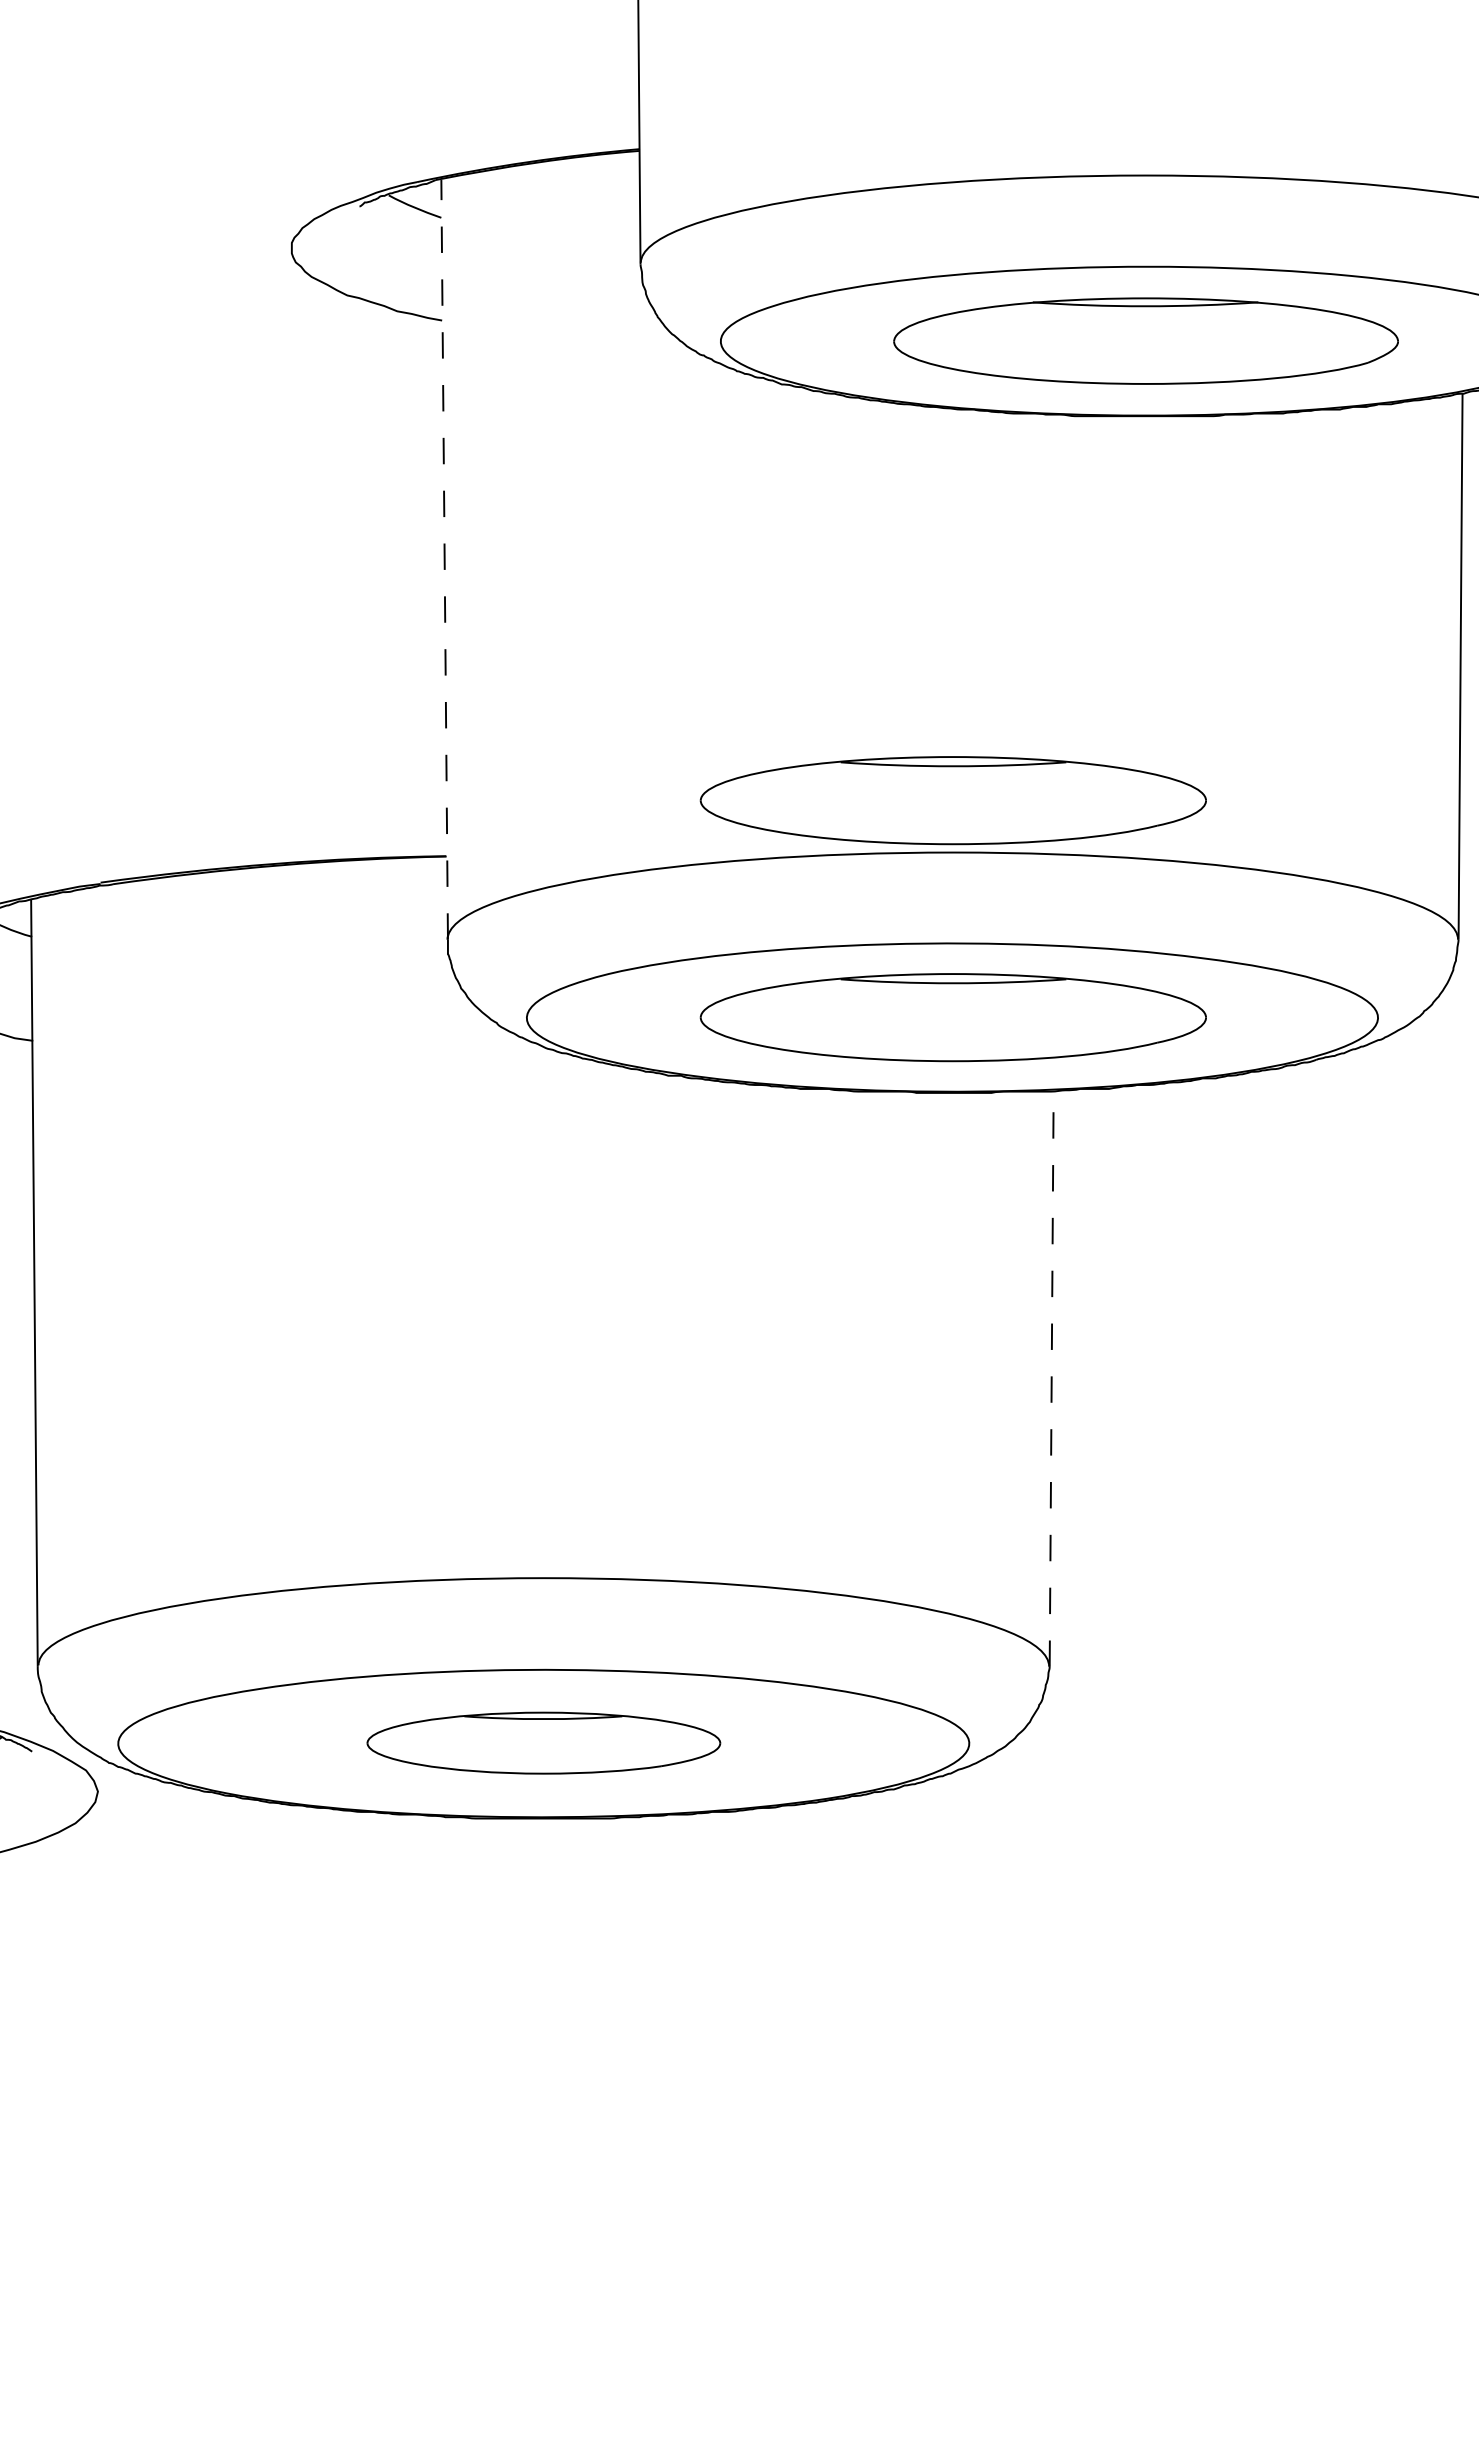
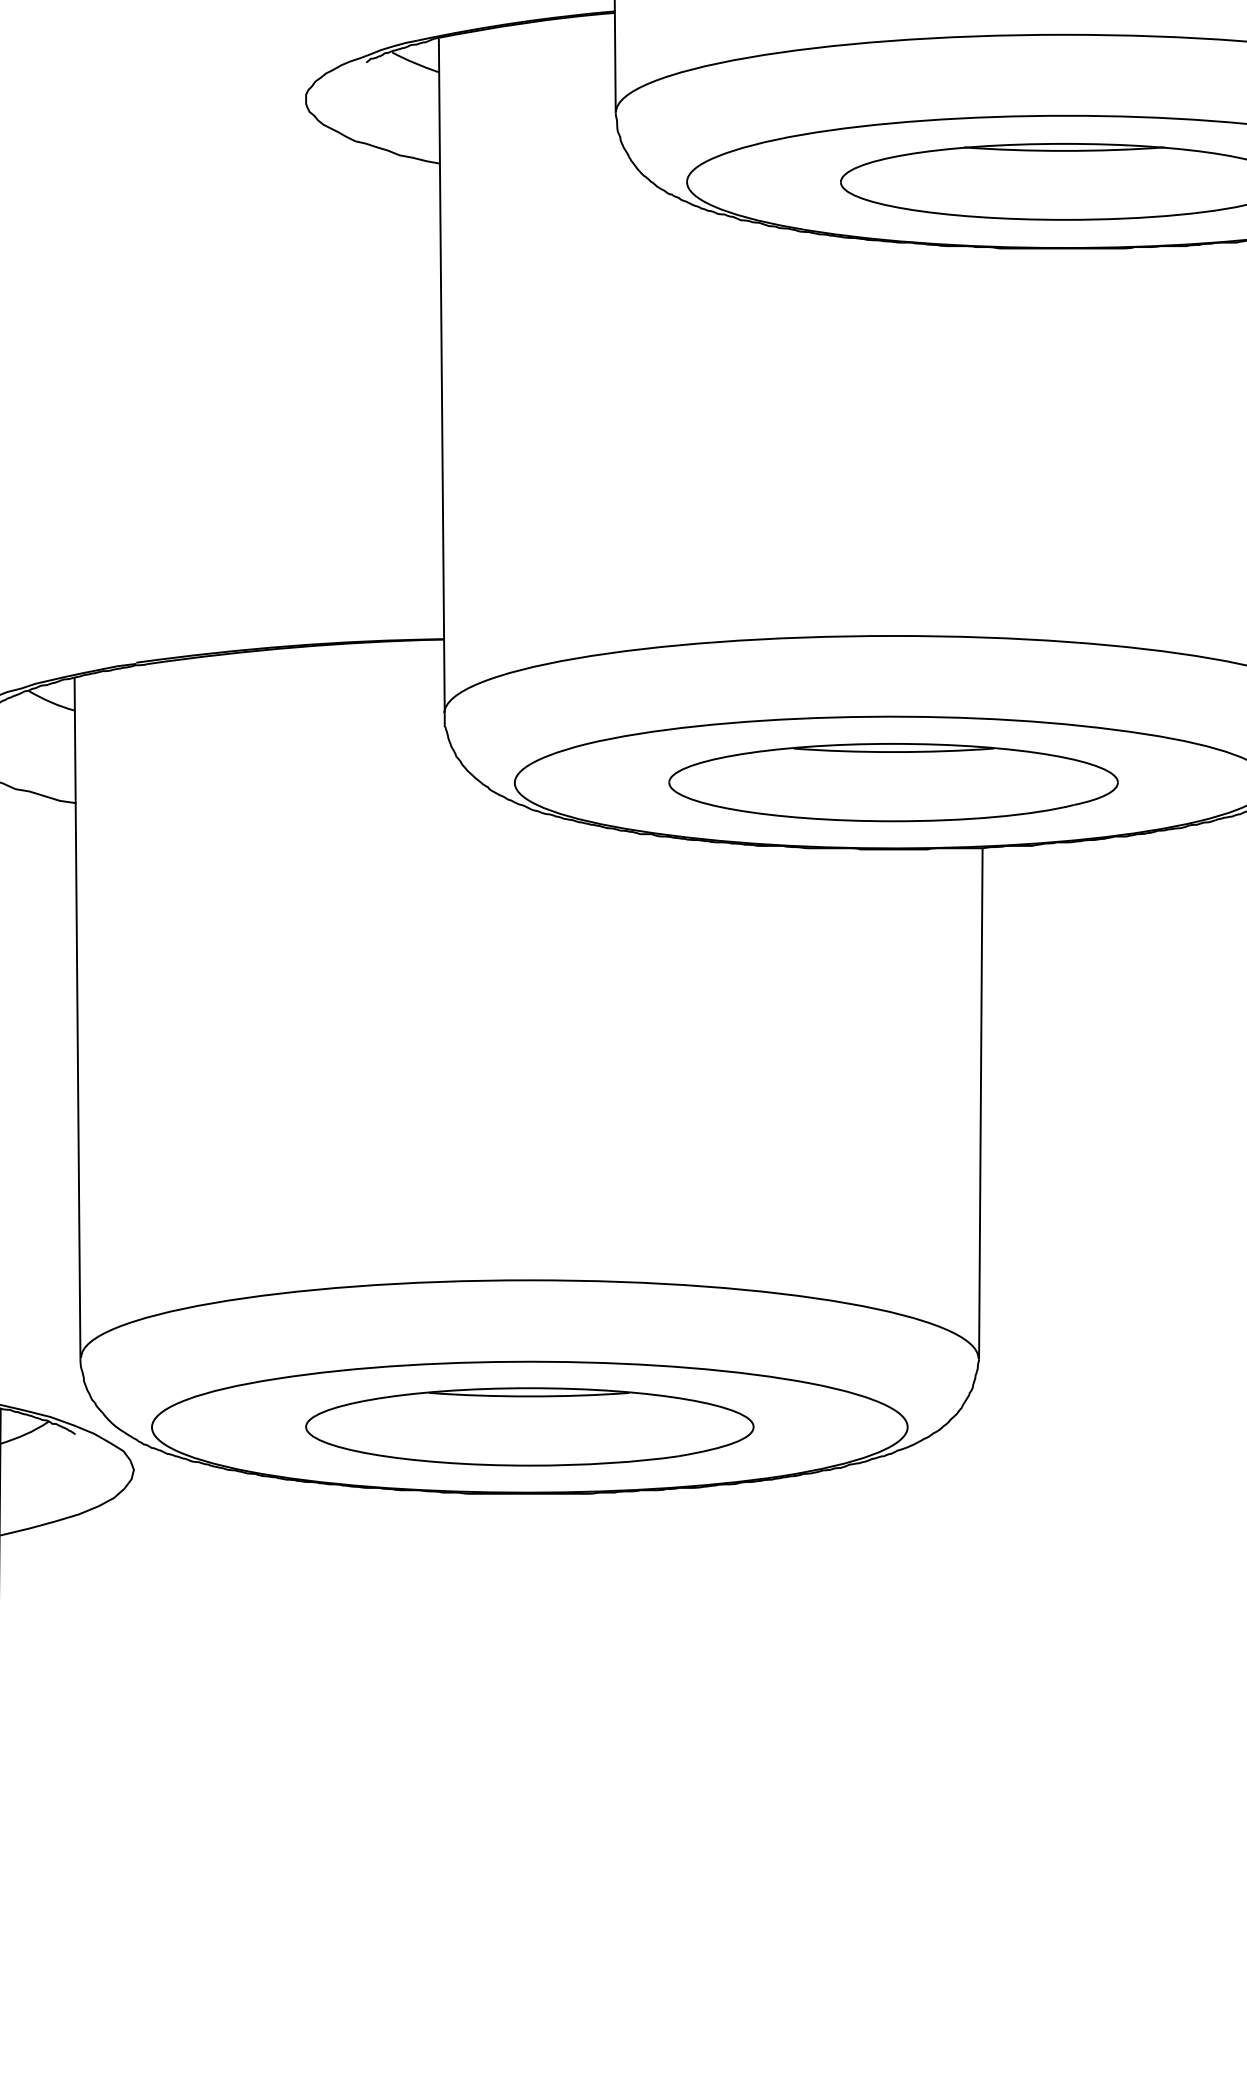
line: (444, 559) -> (441, 375), dashed -> solid
part: (952, 800) -> (892, 589), removed
line: (1051, 1379) -> (980, 1103), dashed -> solid
part: (543, 1742) -> (529, 1426), size x1.43

